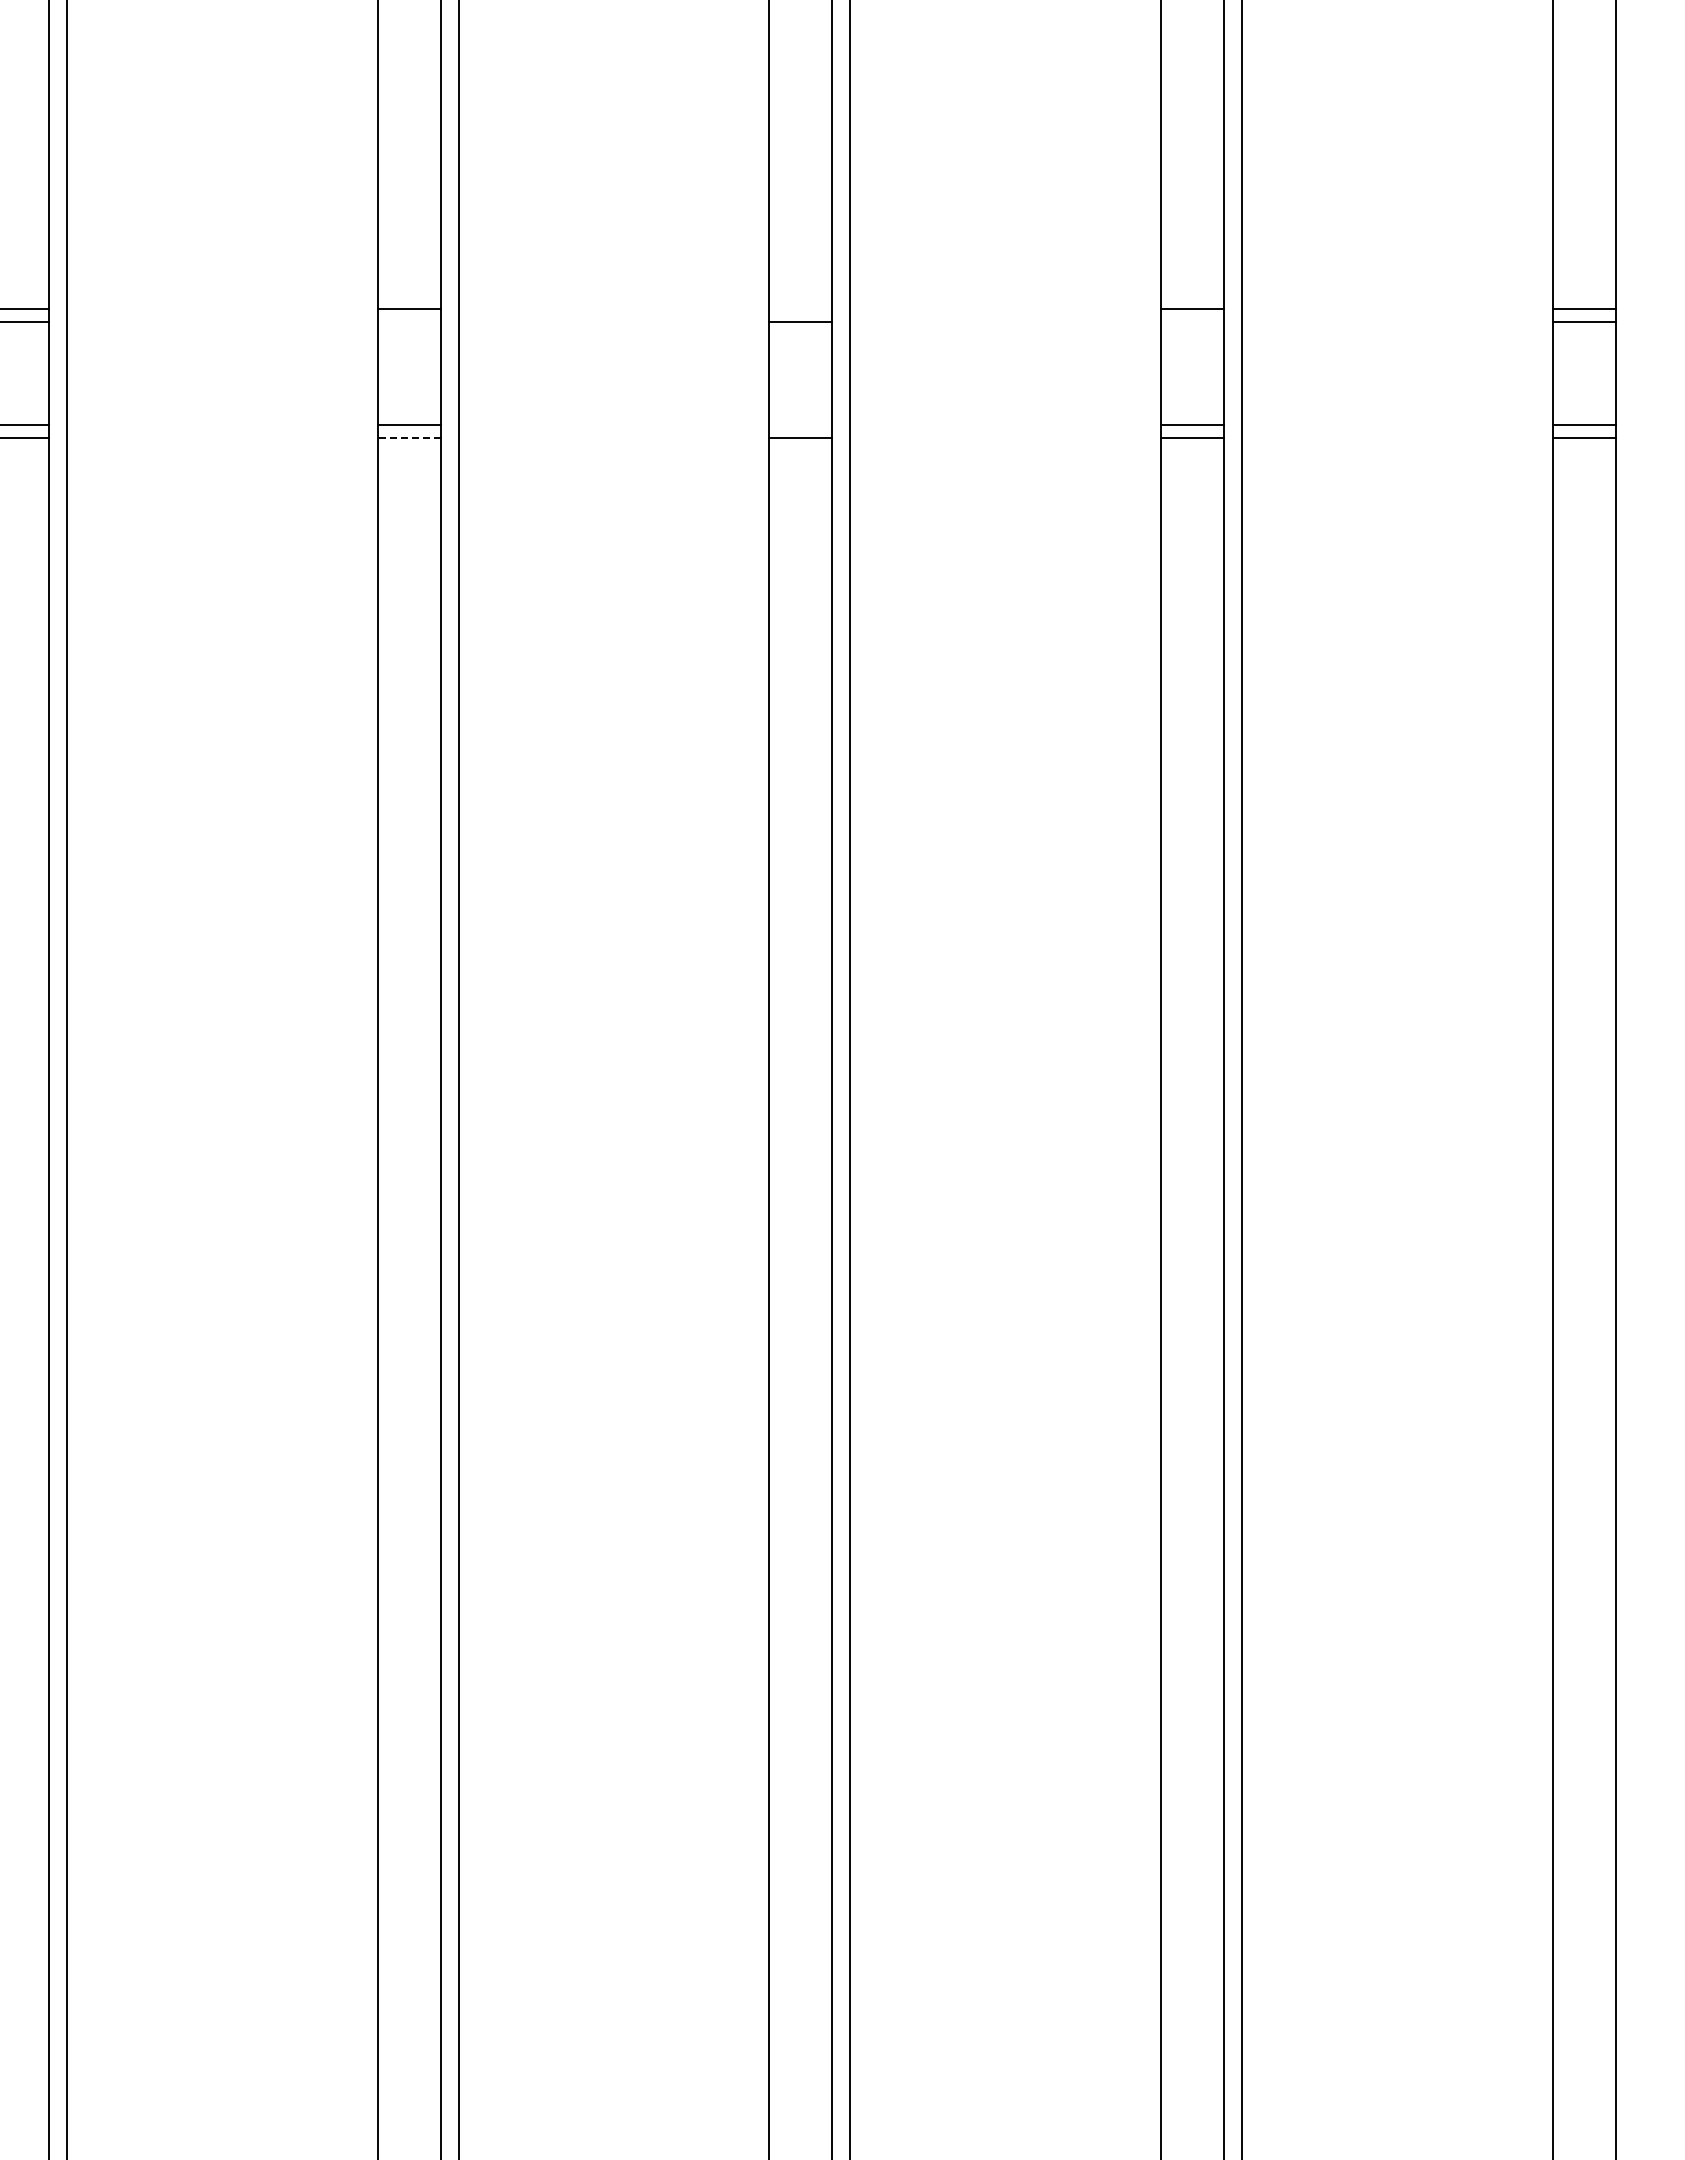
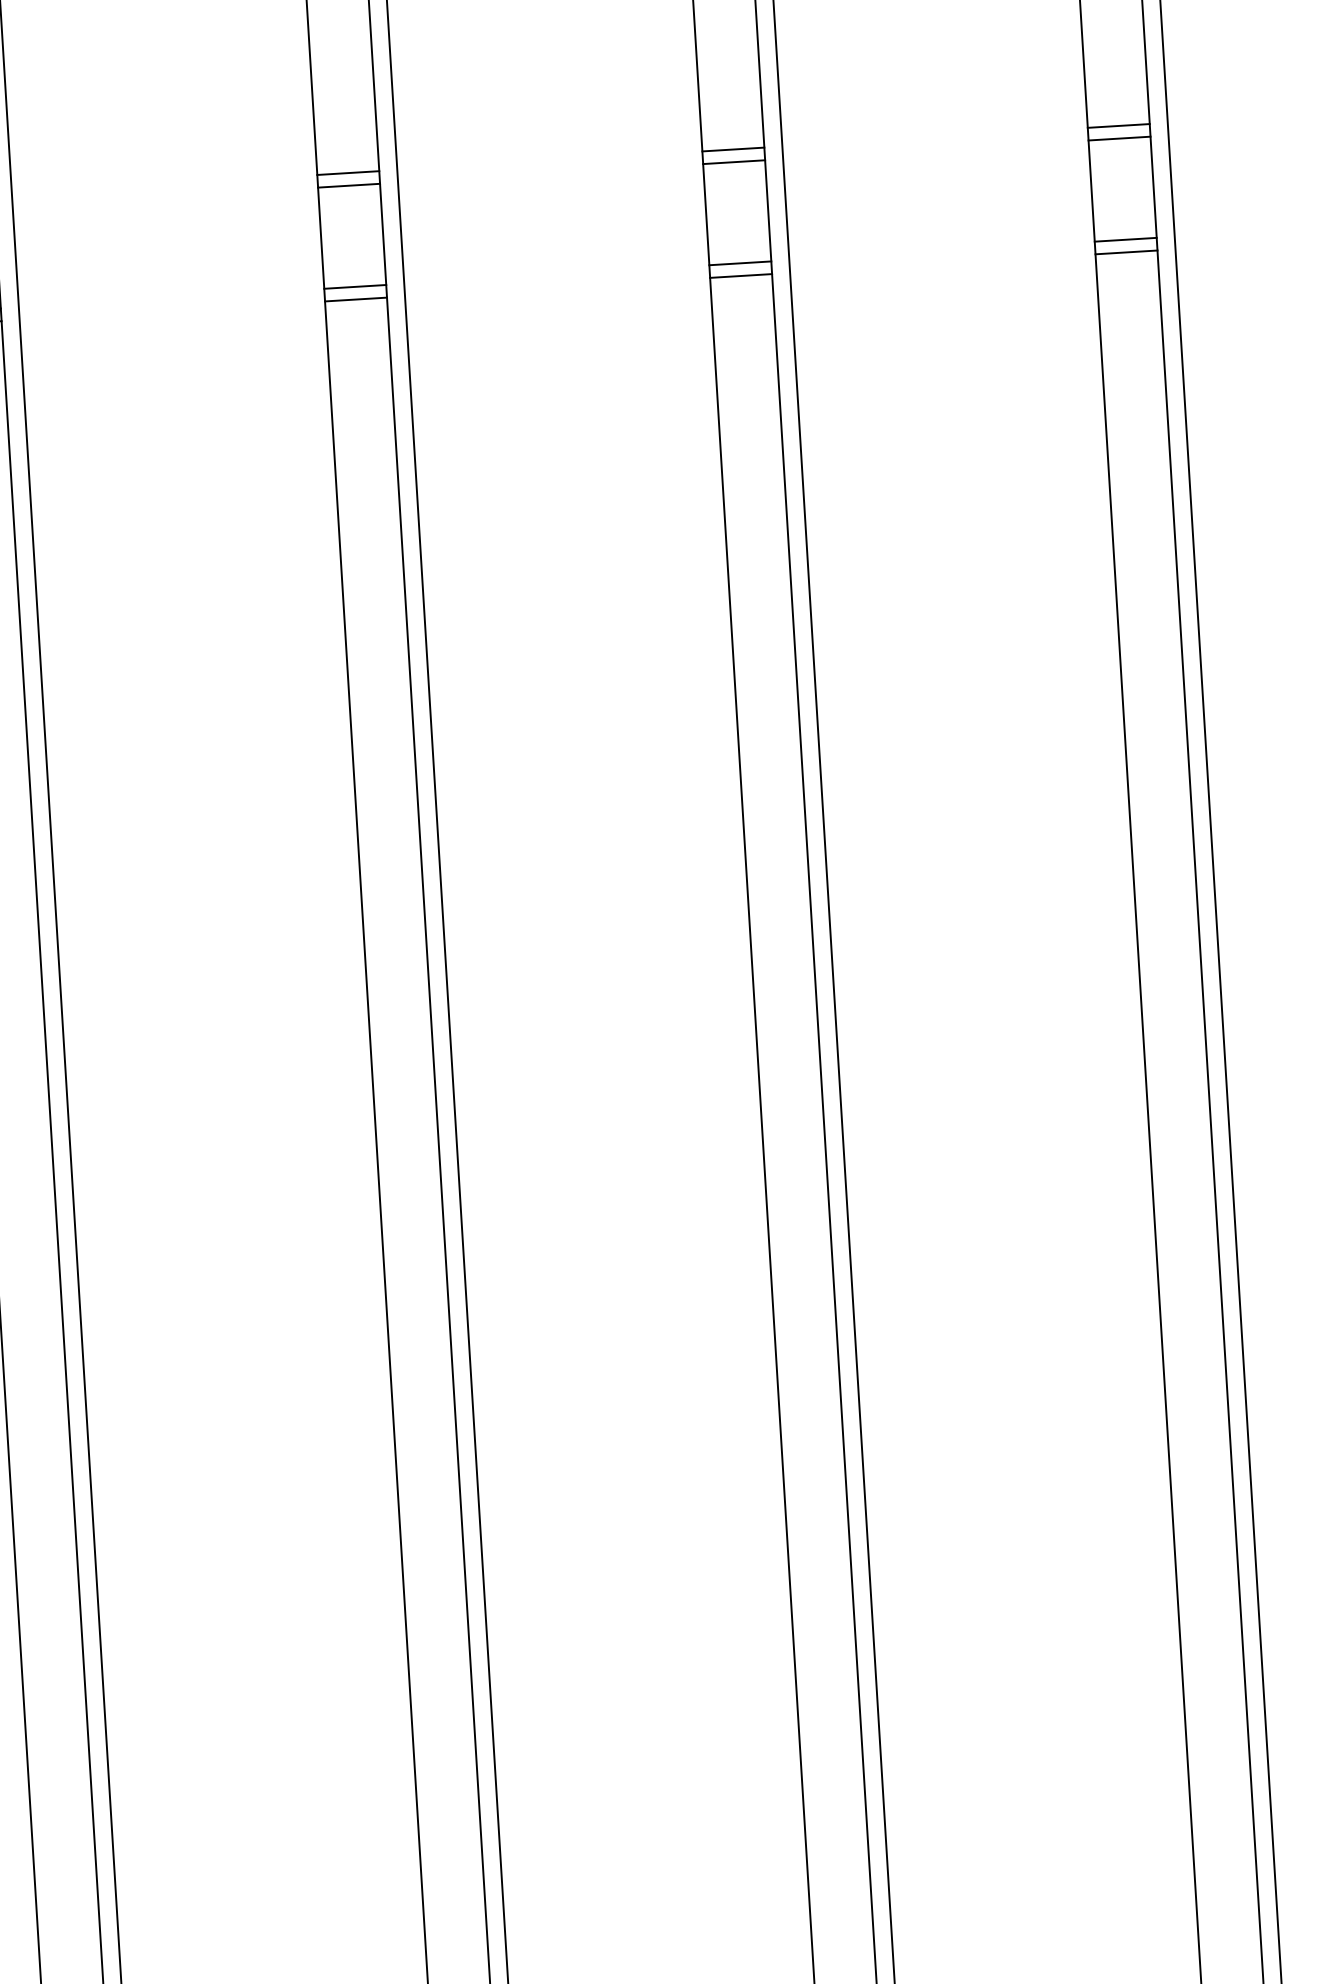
line: (800, 309) -> (733, 150), added
line: (408, 321) -> (348, 185), added
line: (1192, 321) -> (1119, 138), added
line: (800, 424) -> (740, 263), added
line: (409, 437) -> (356, 299), dashed -> solid

